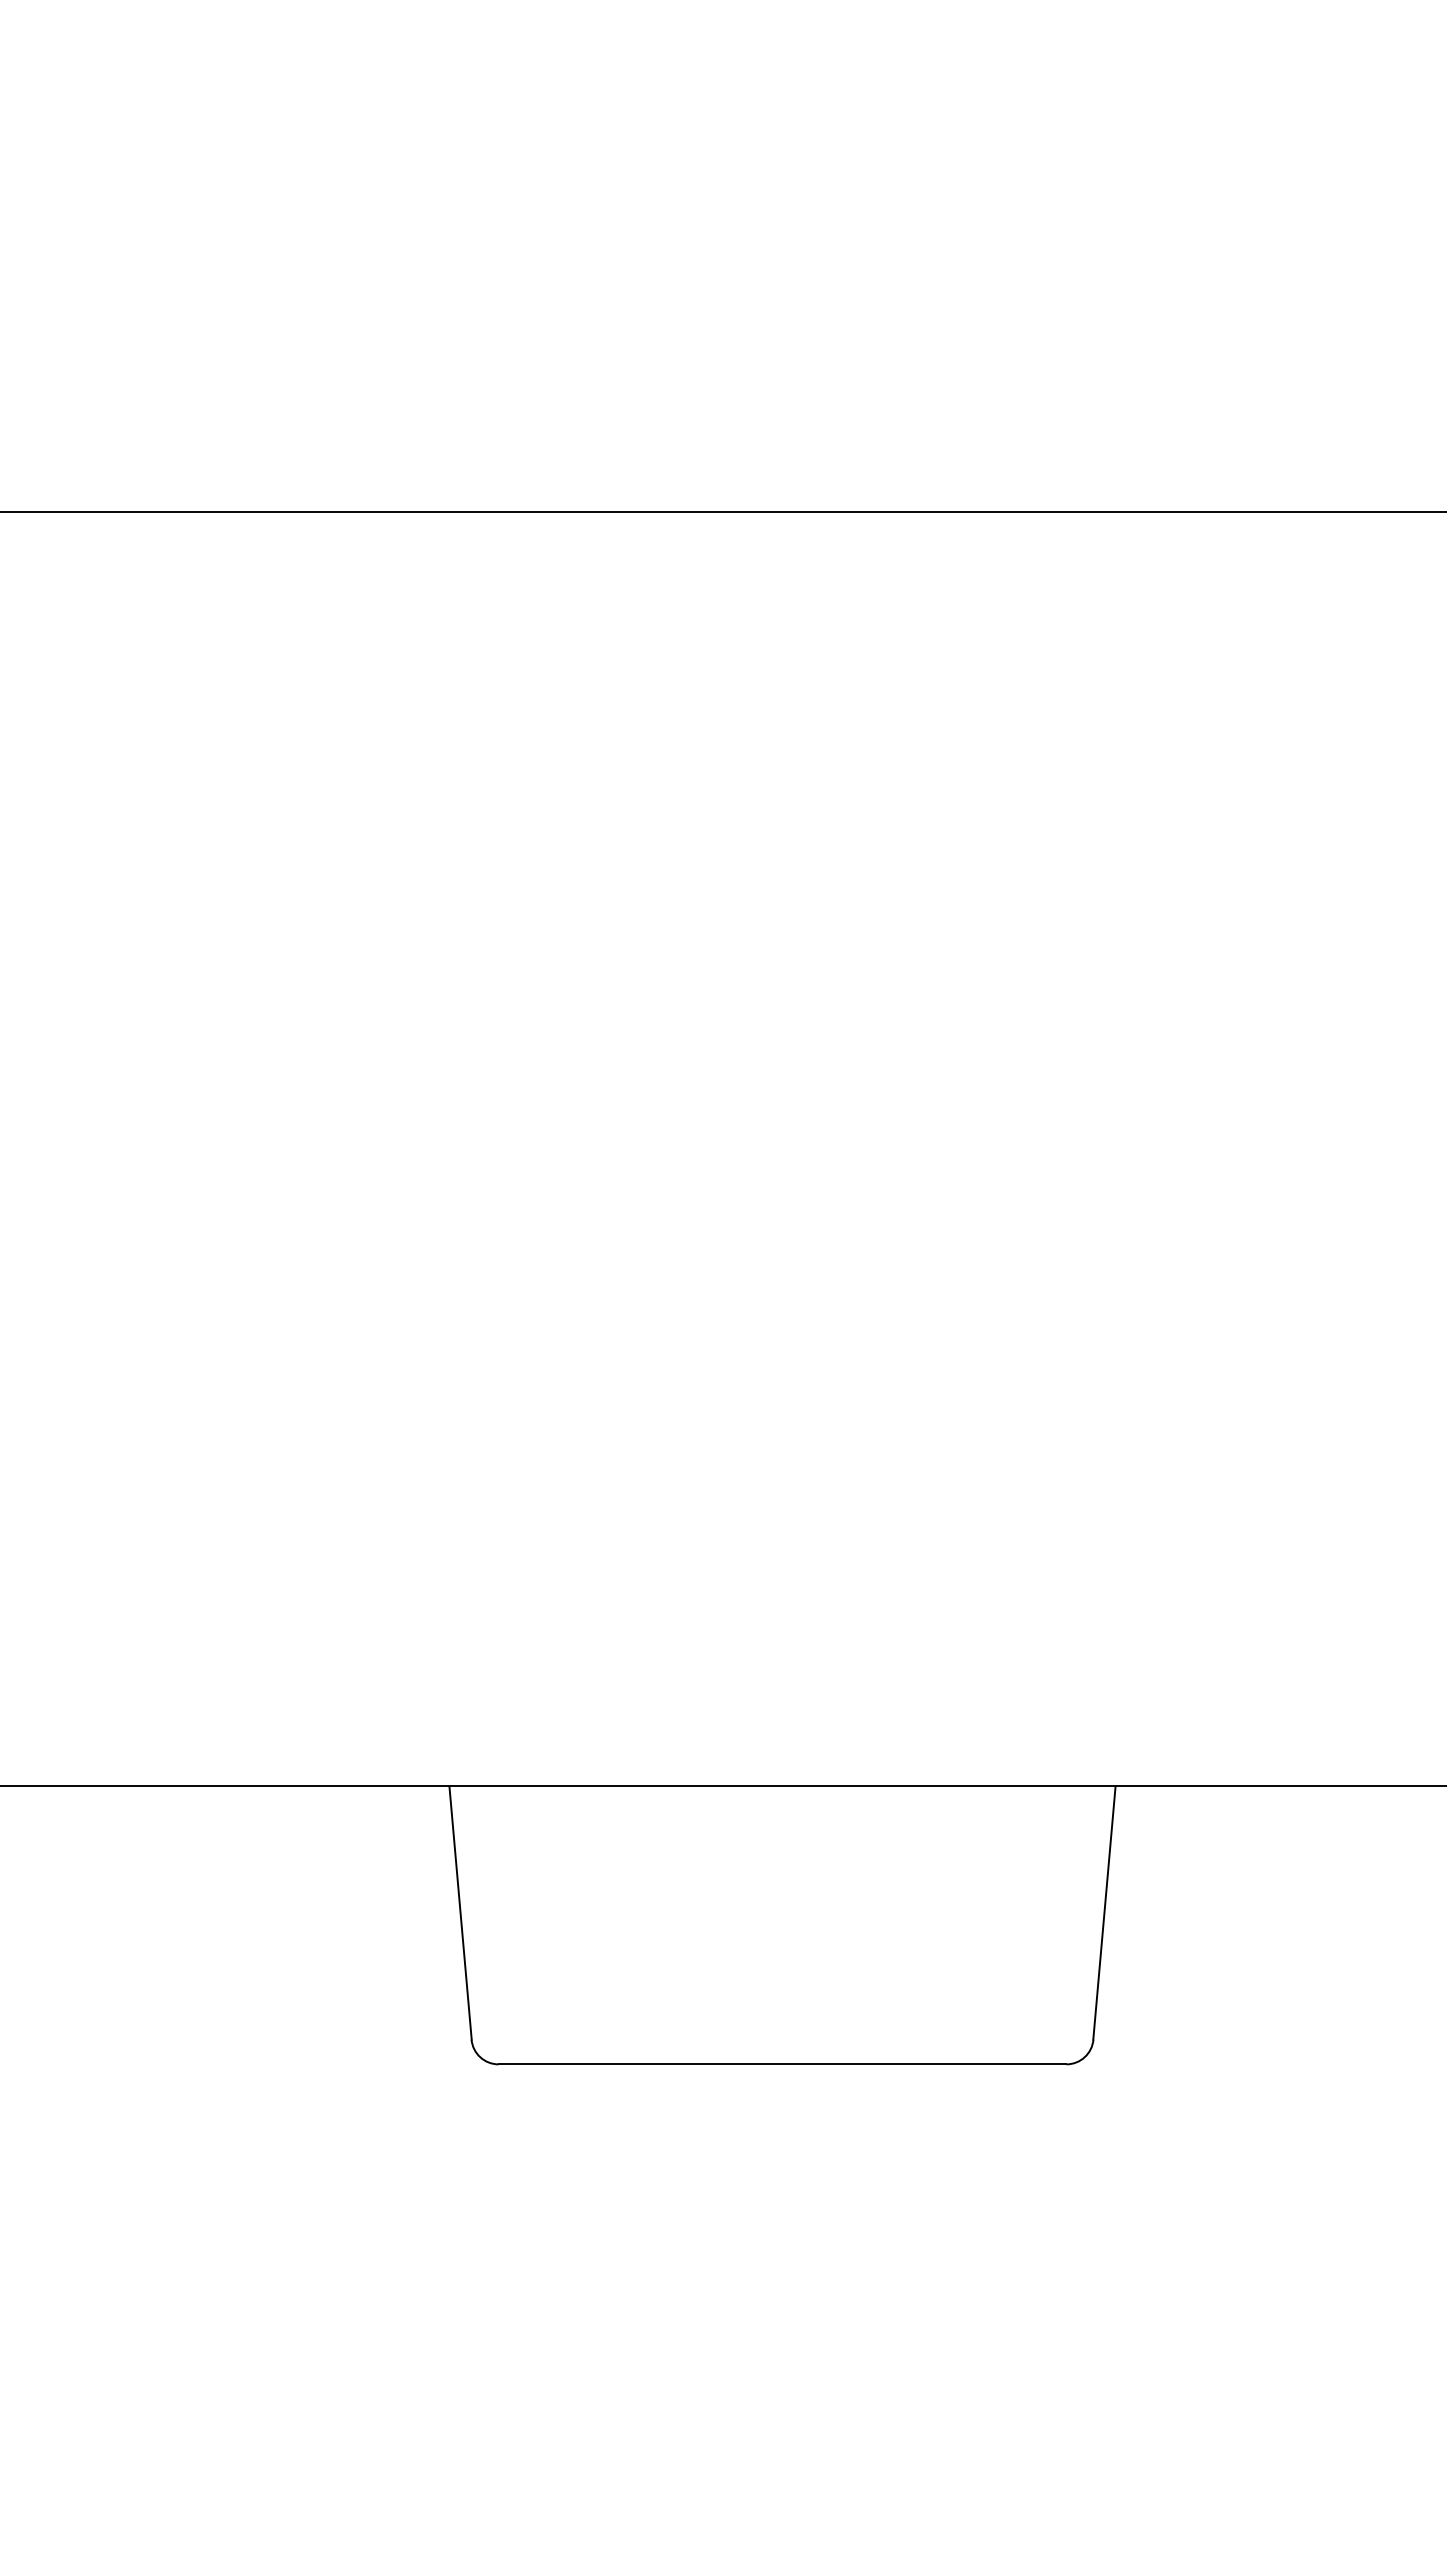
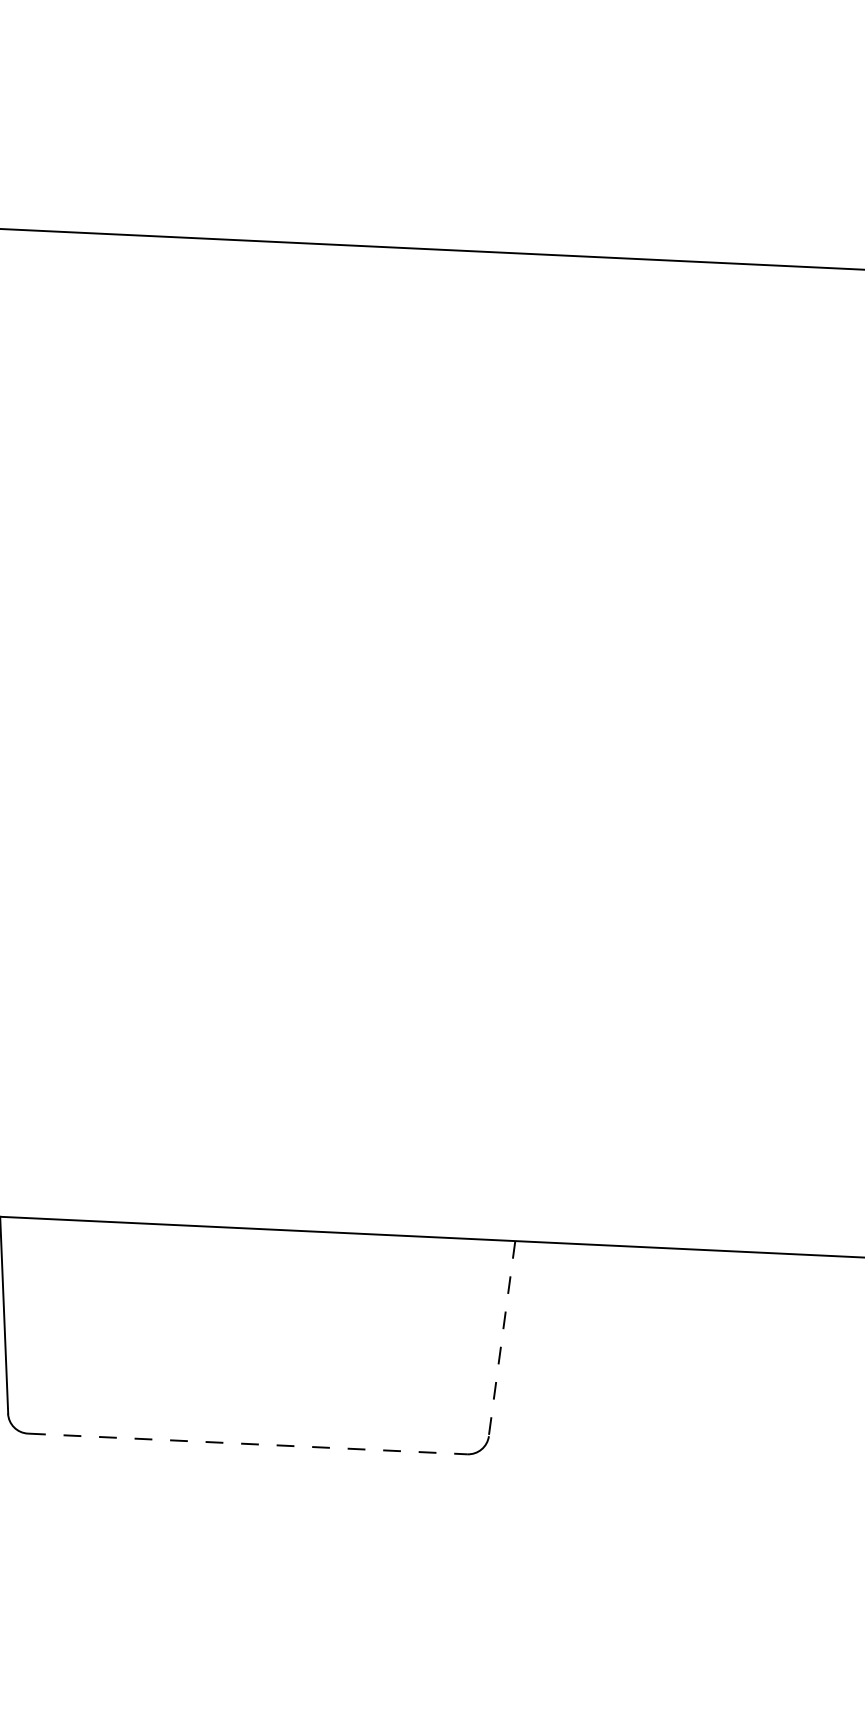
line: (1104, 1913) -> (502, 1339), solid -> dashed
line: (782, 2064) -> (247, 1444), solid -> dashed

